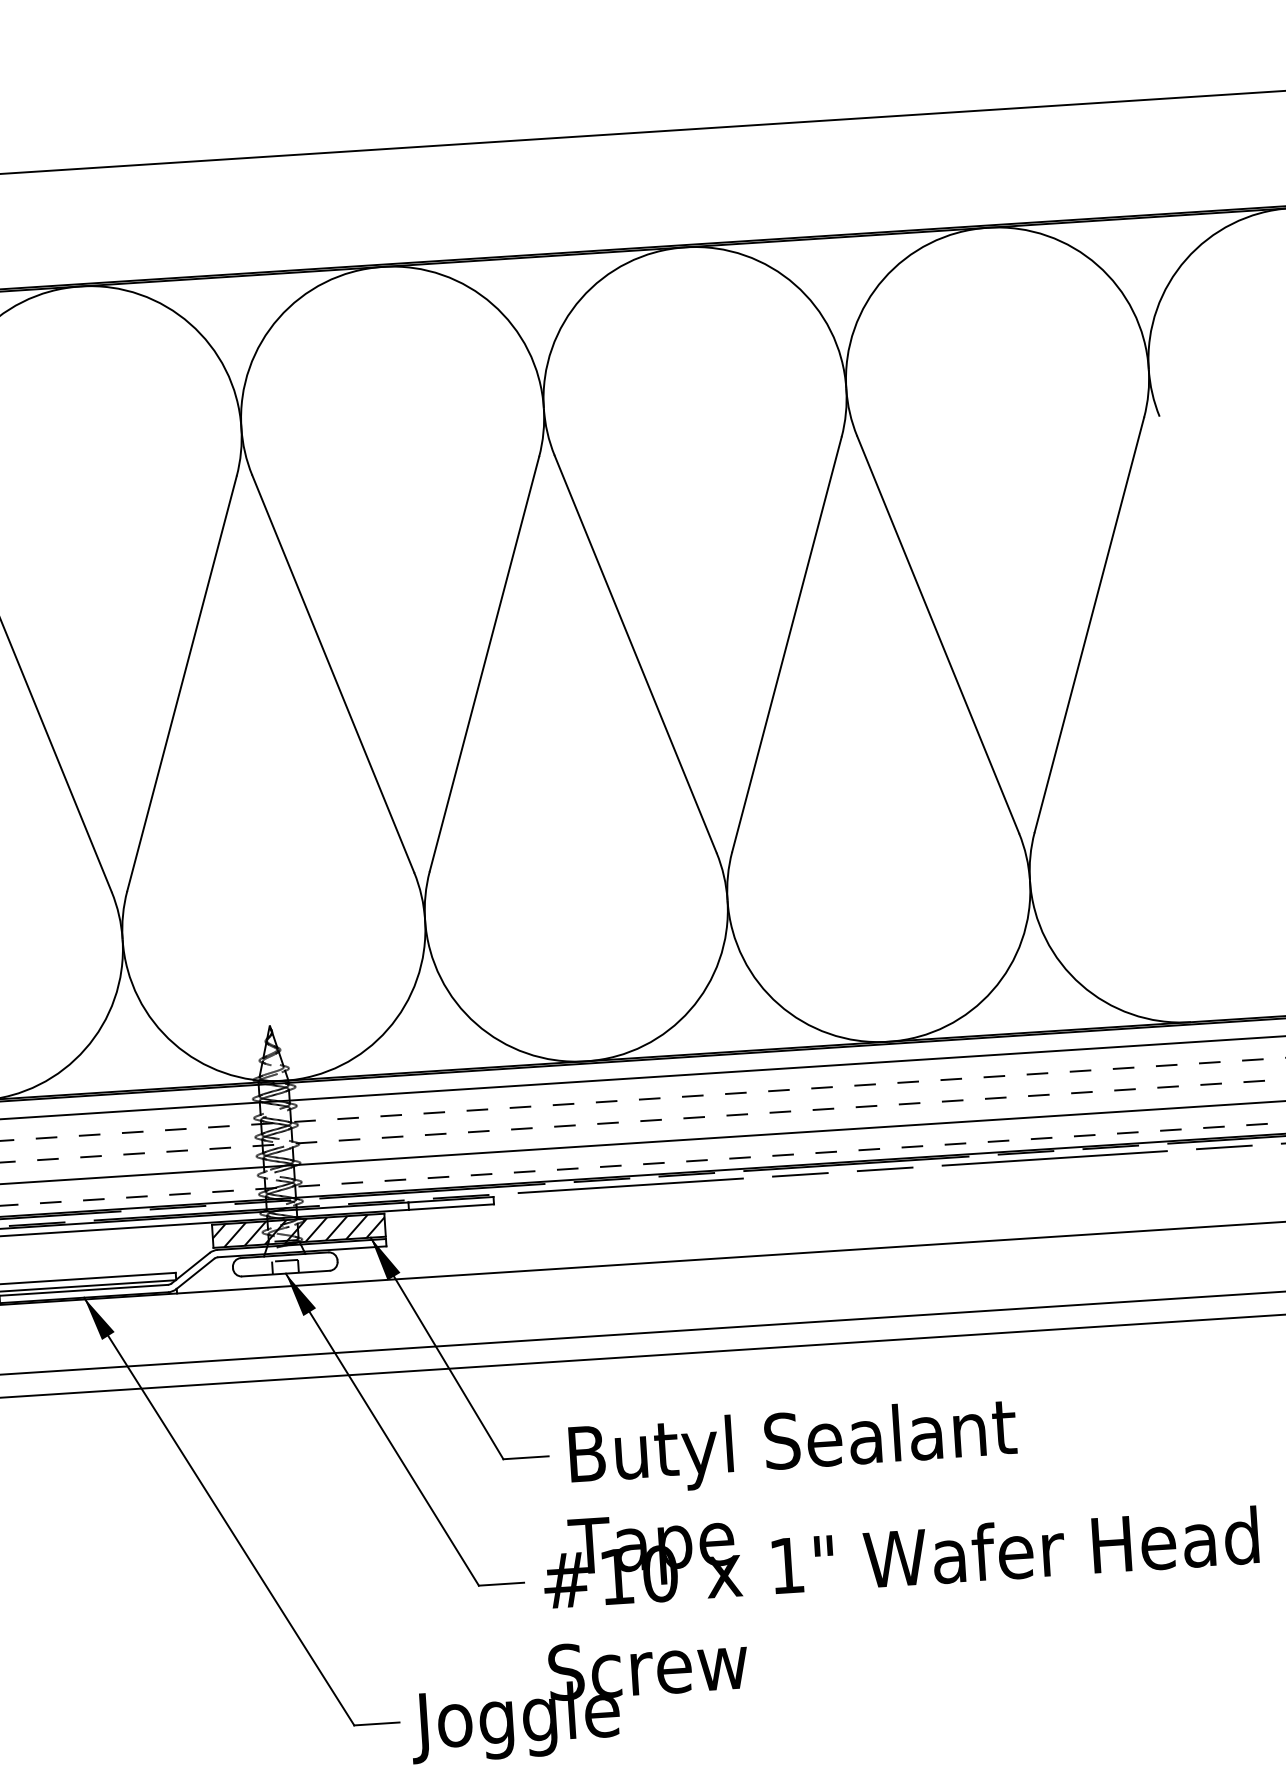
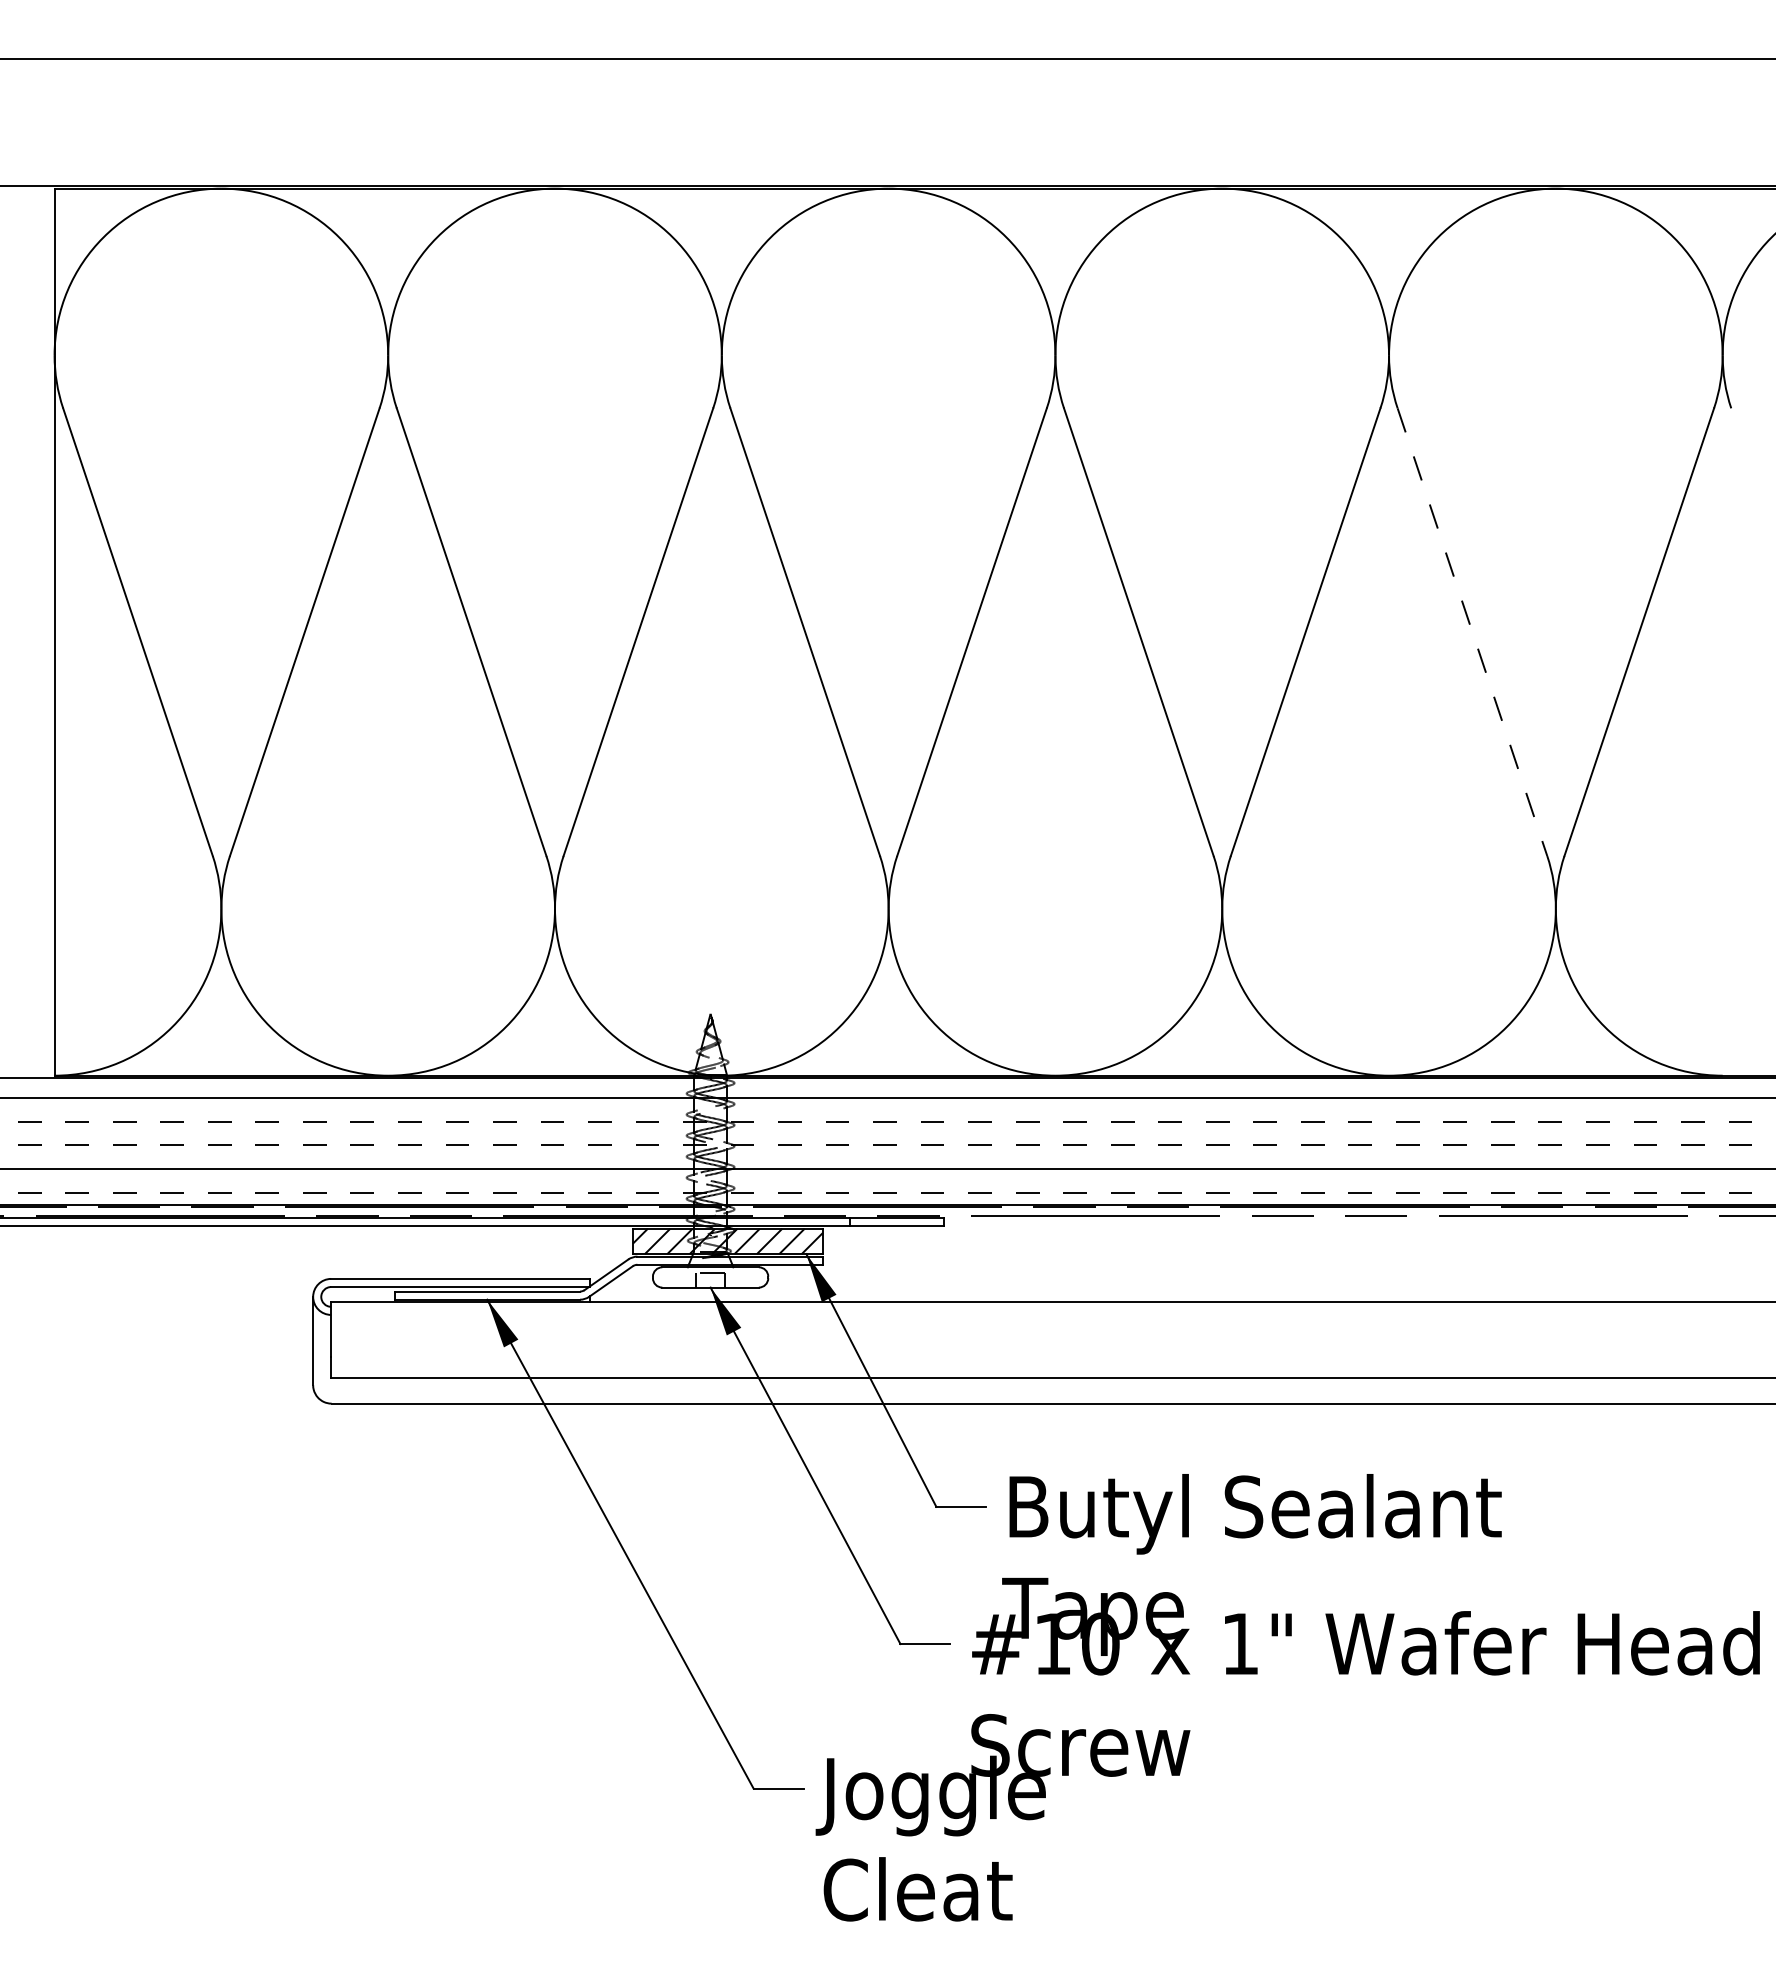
line: (938, 635) -> (1472, 632), solid -> dashed

